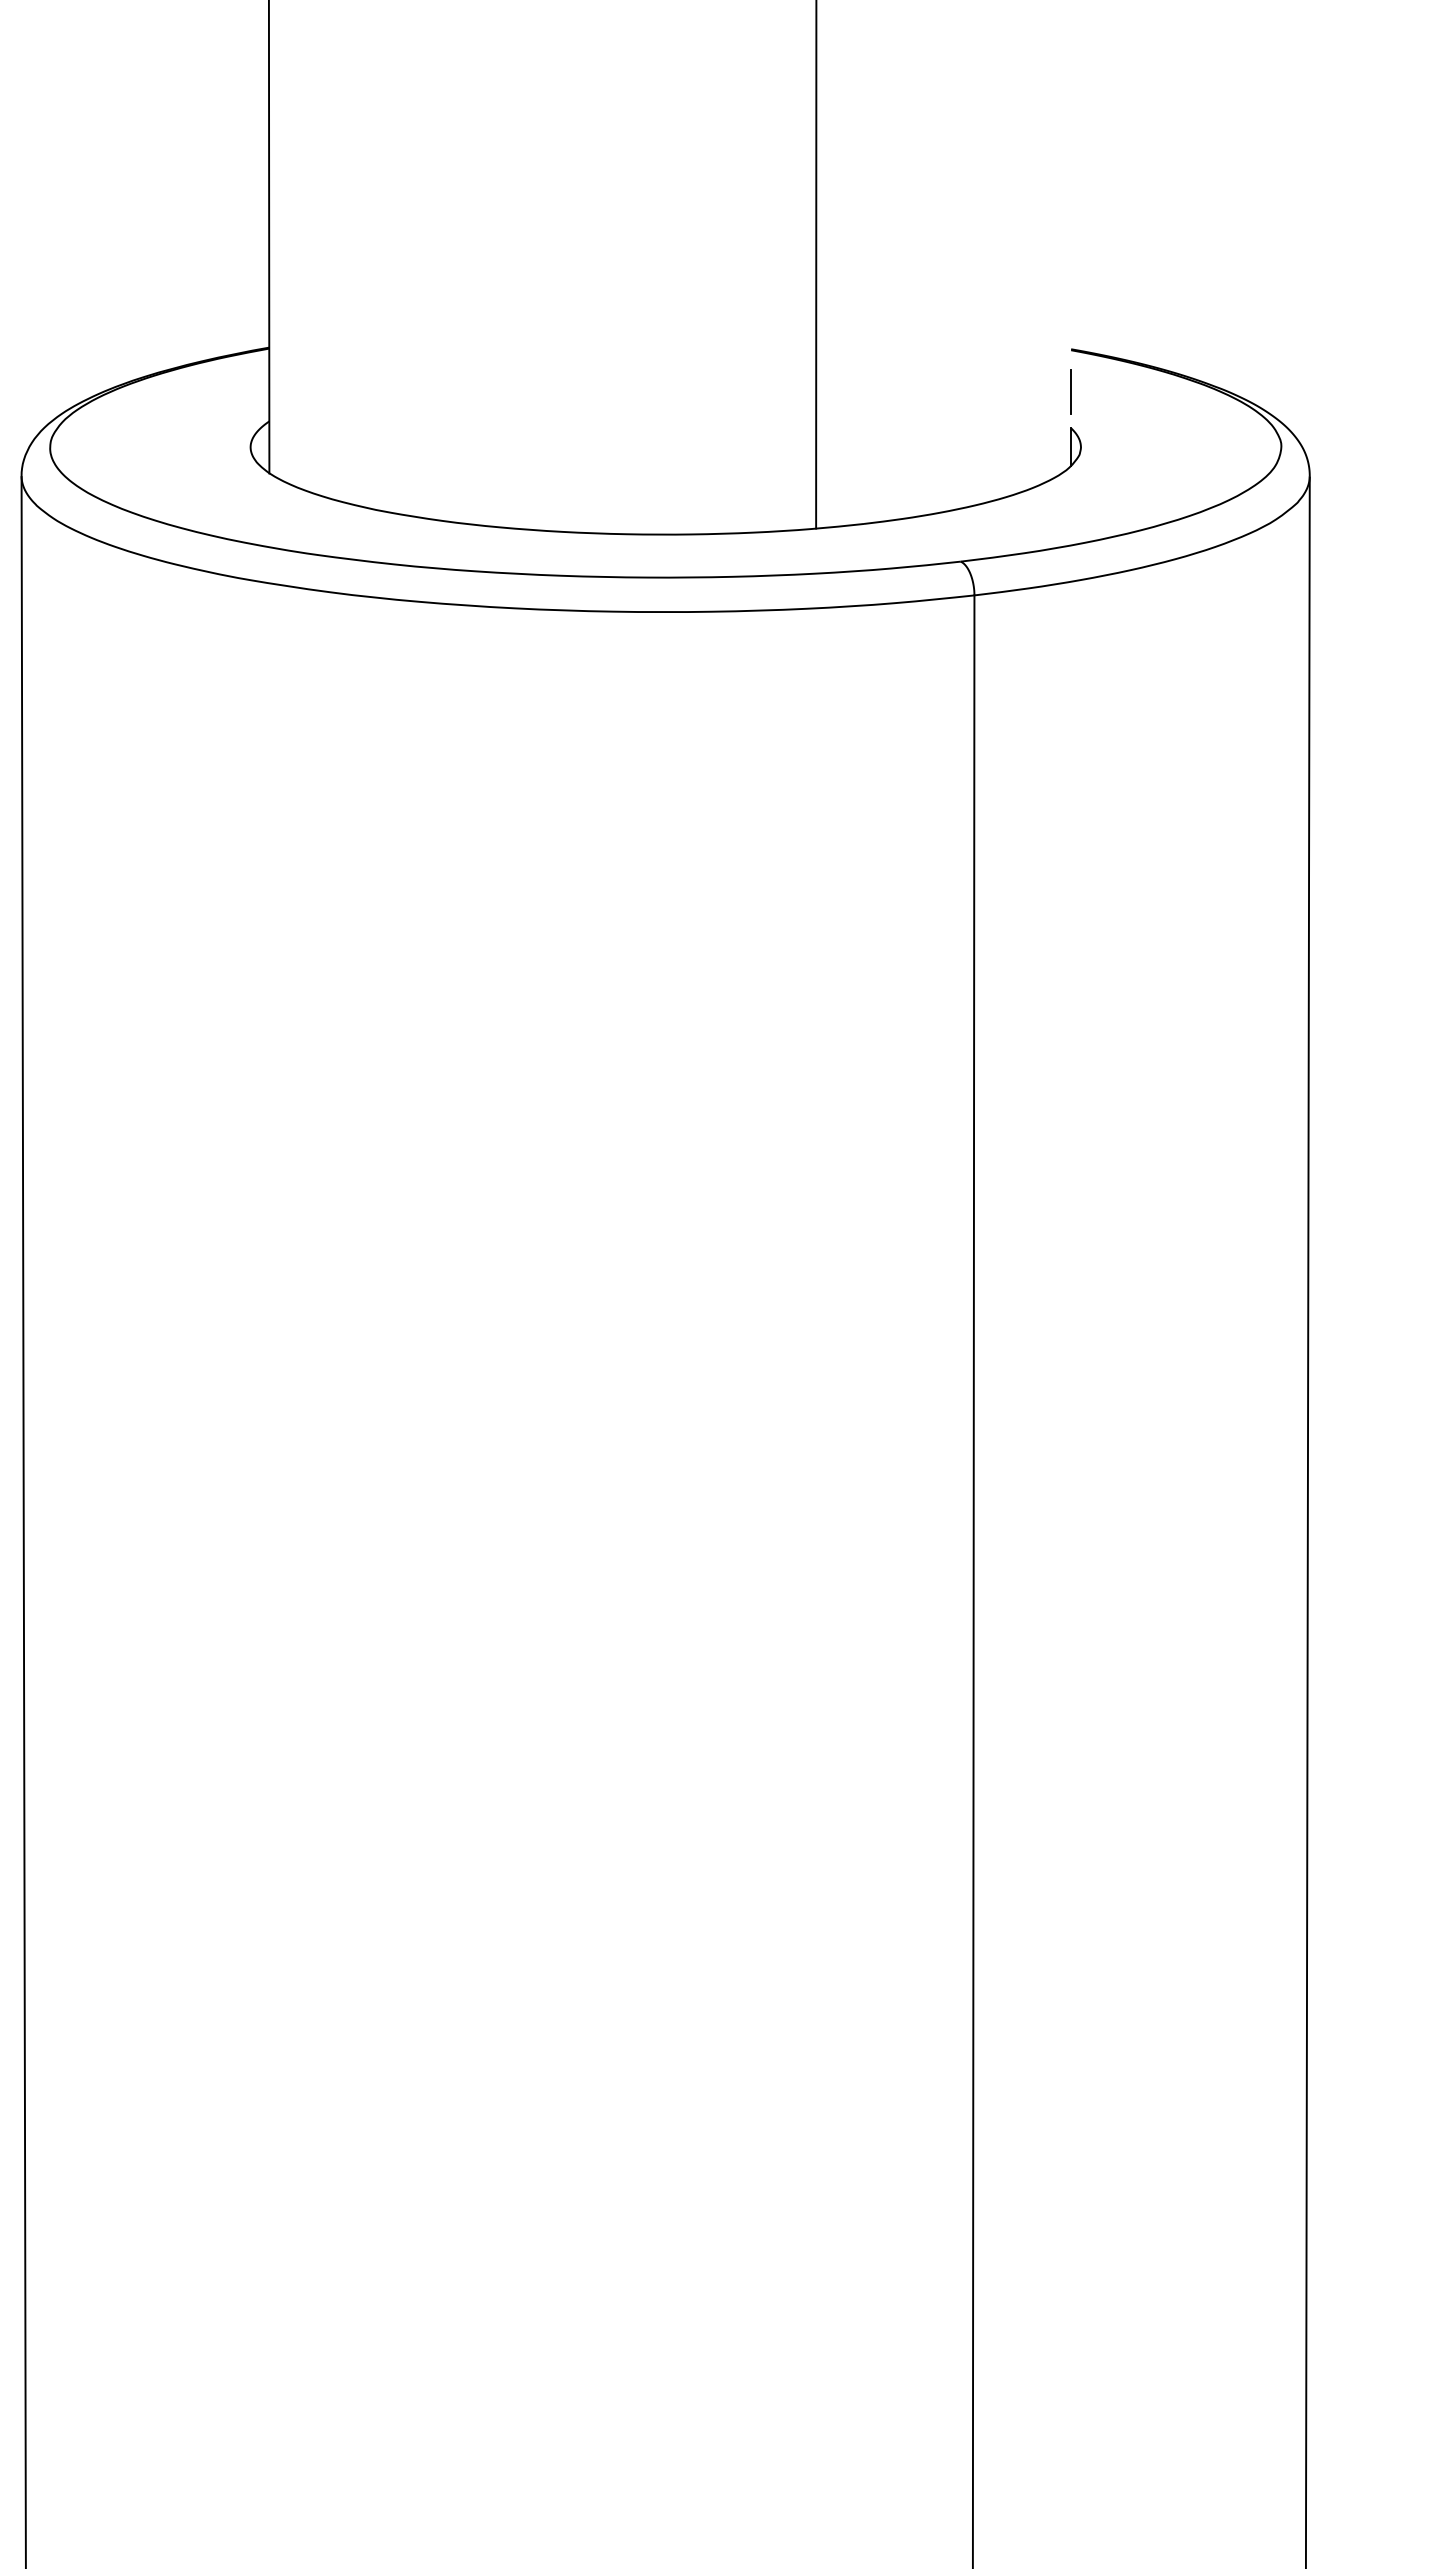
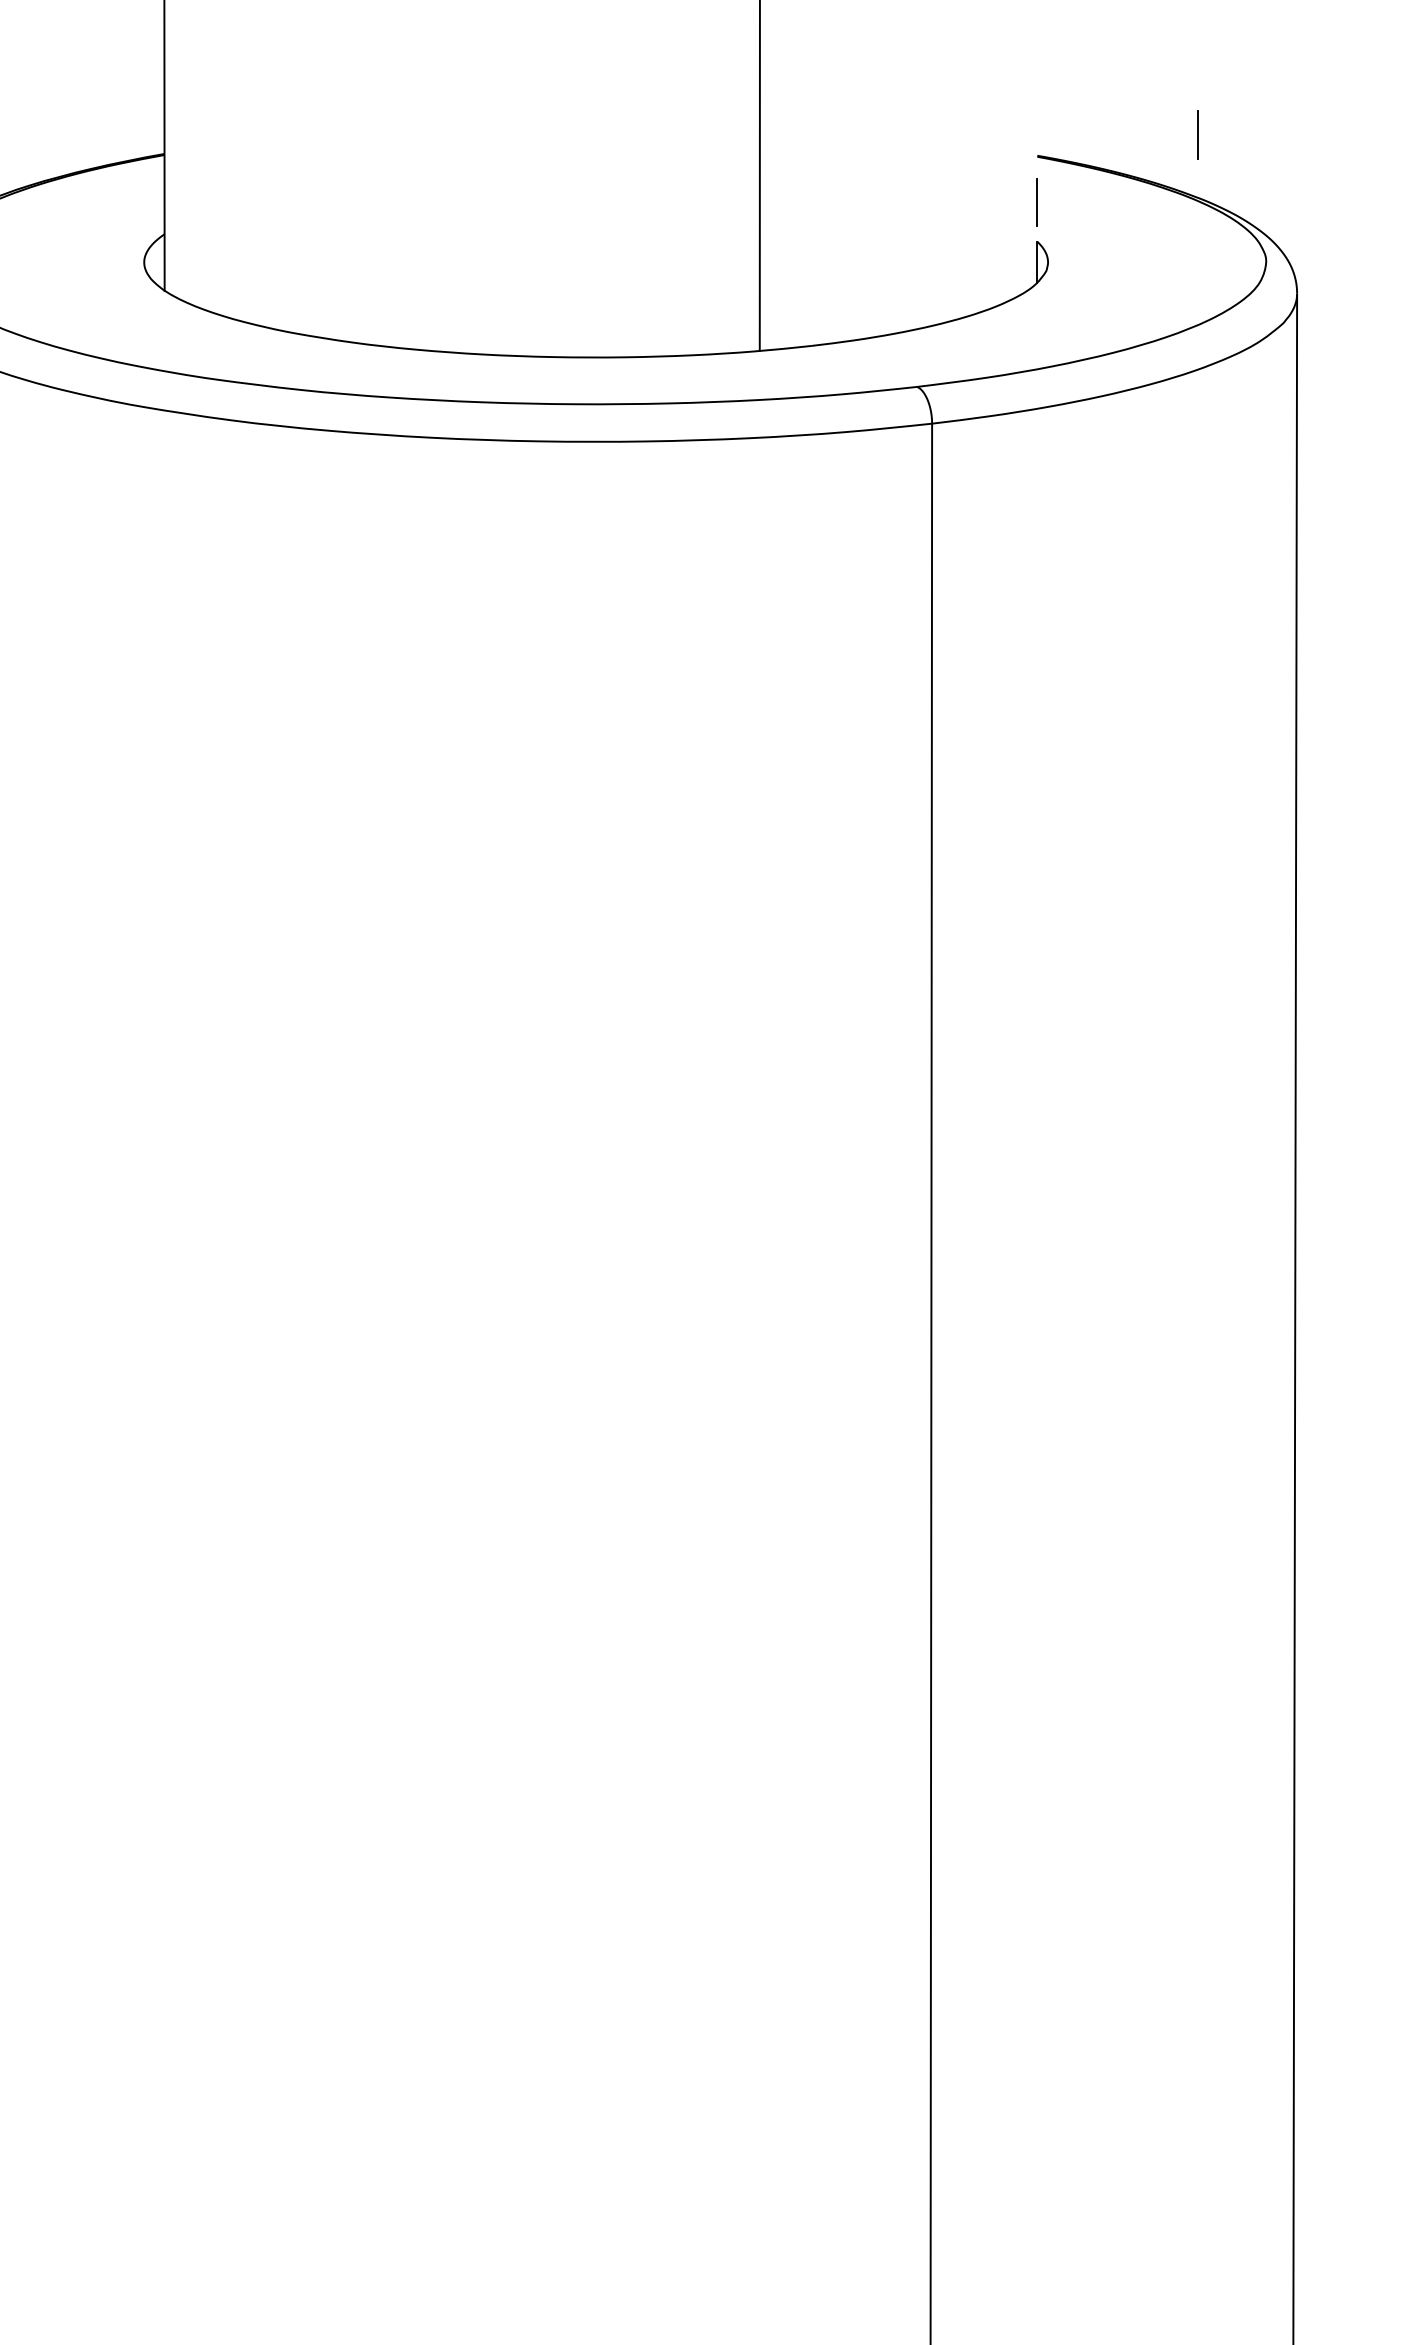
line: (1218, 329) -> (1197, 134), added

